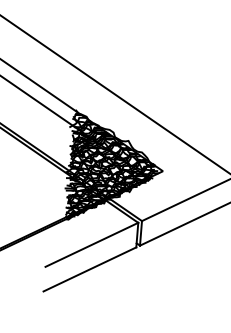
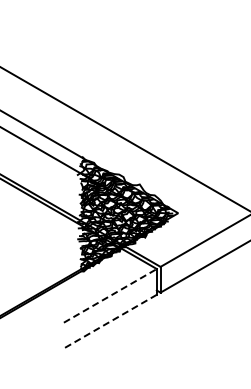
line: (92, 244) -> (110, 295), solid -> dashed
line: (90, 269) -> (110, 321), solid -> dashed

